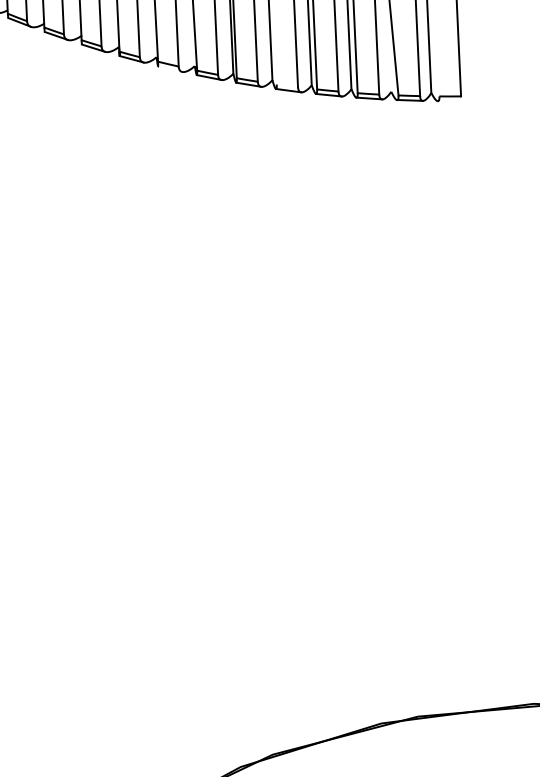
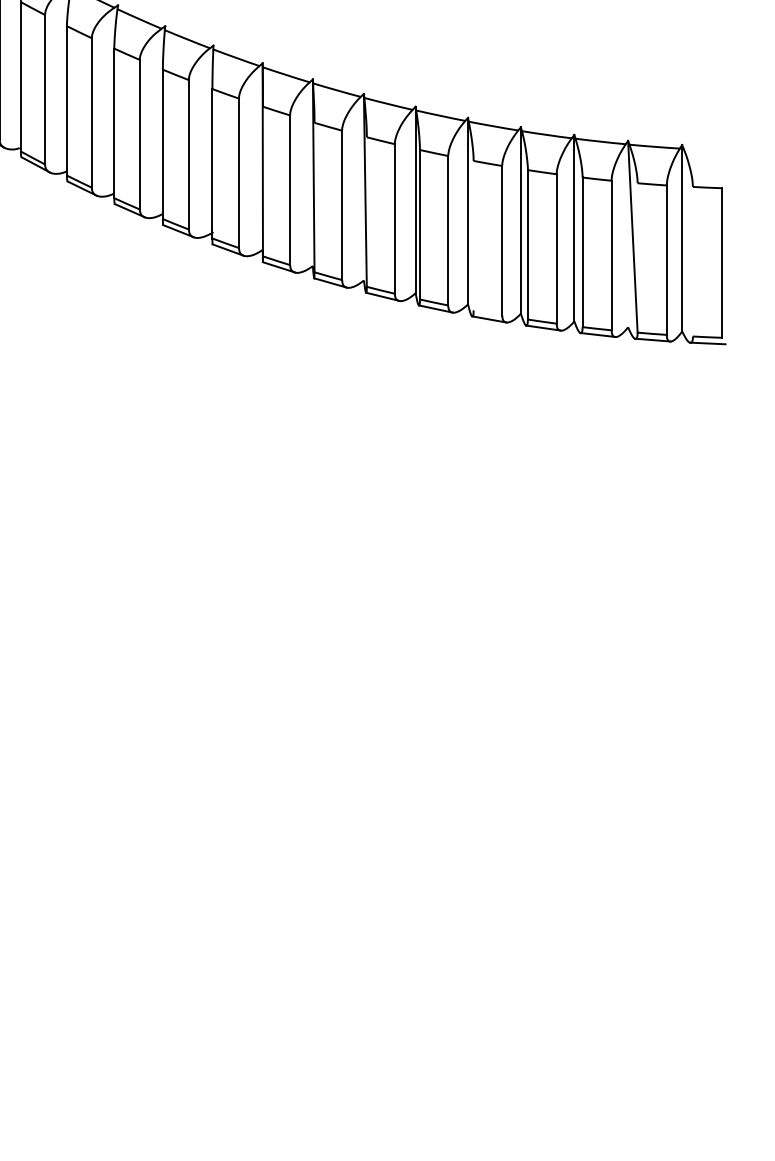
line: (170, 68) -> (330, 282), added
line: (450, 101) -> (707, 343), added

